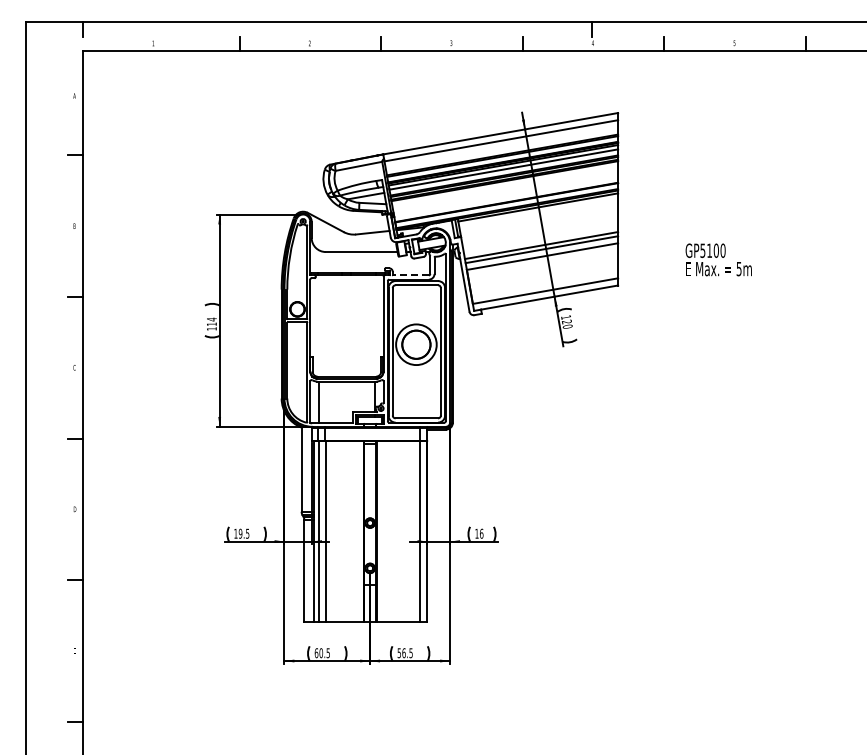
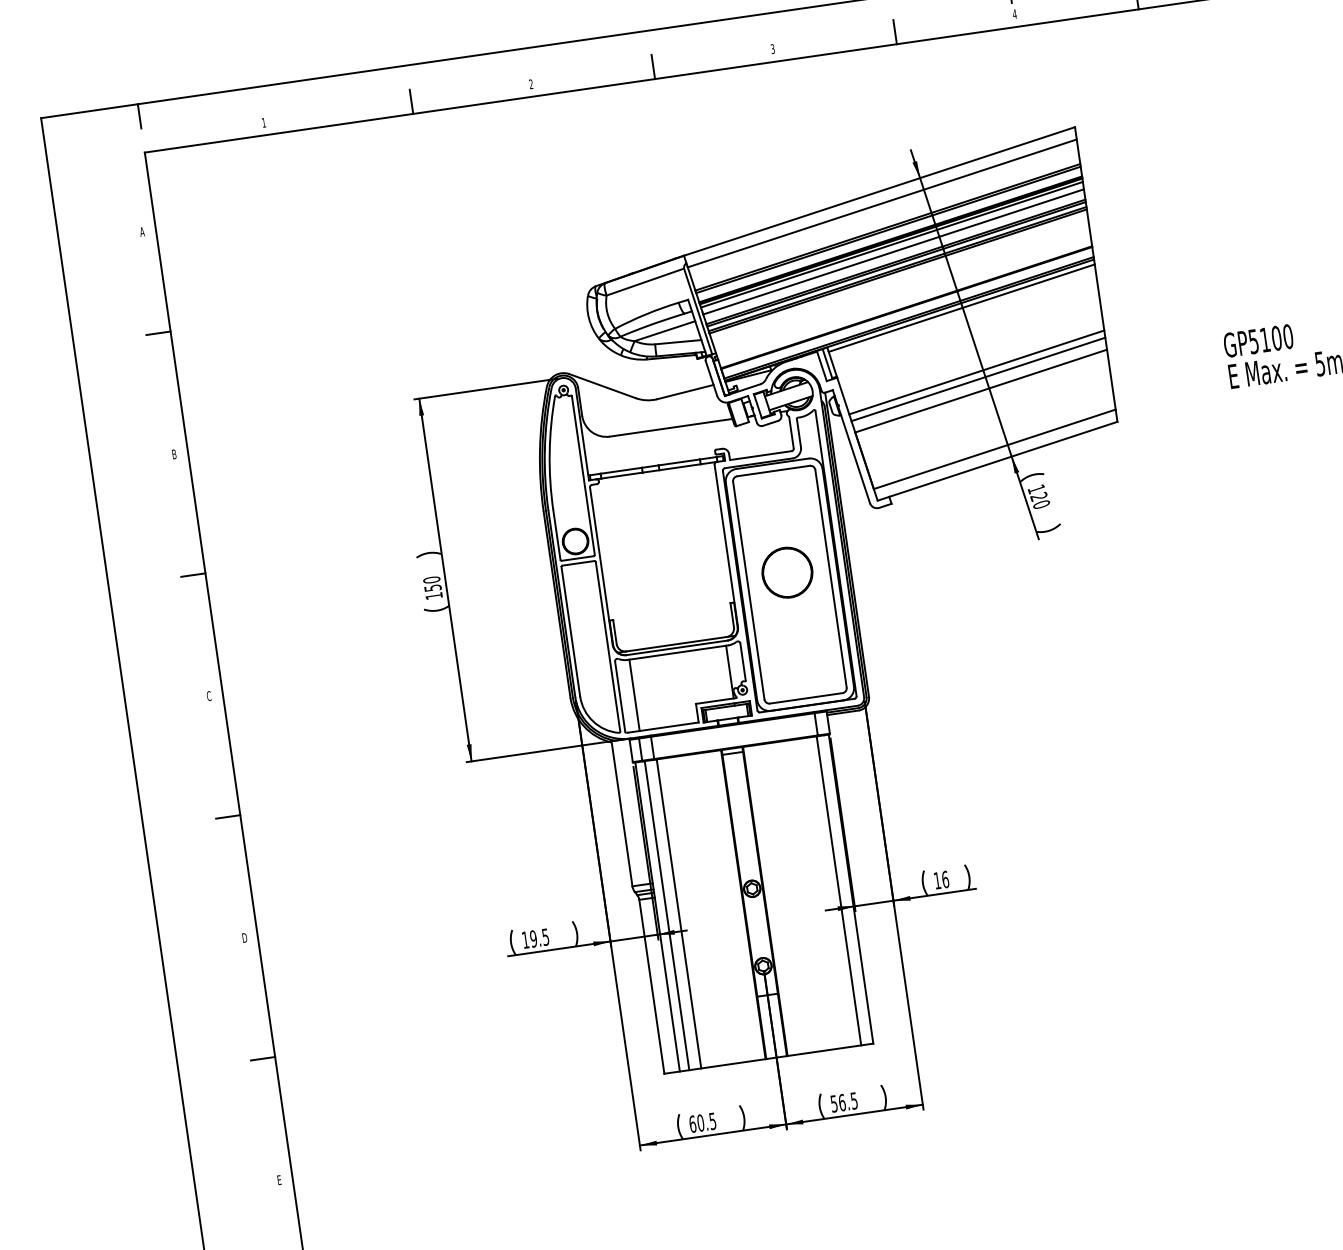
line: (410, 275) -> (760, 455), dashed -> solid
text: (211, 321) -> (431, 583), 114 -> 150
circle: (415, 344) -> (785, 572), size x0.71

